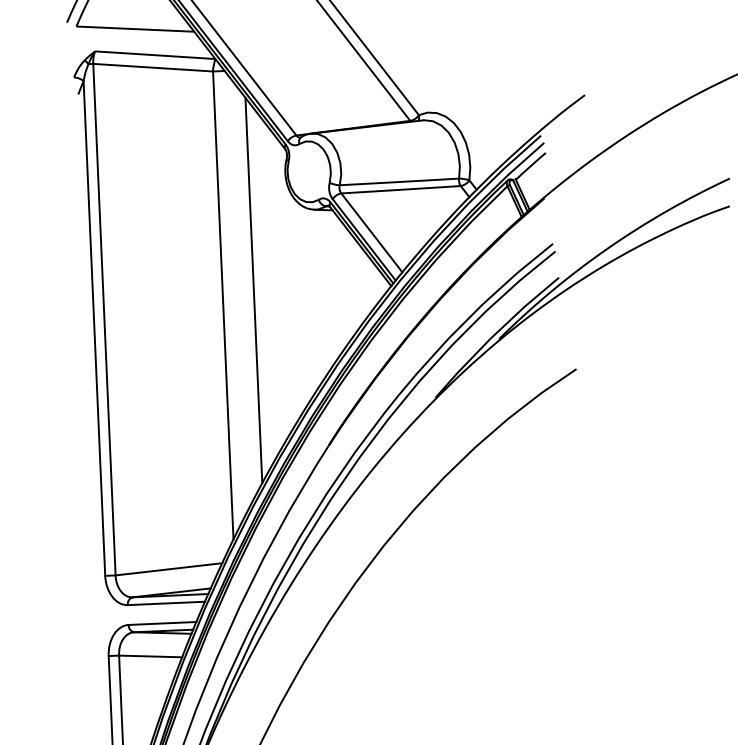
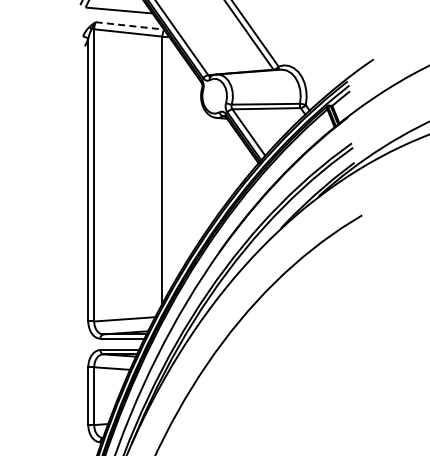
line: (154, 54) -> (129, 25), solid -> dashed
line: (254, 290) -> (180, 162), removed

